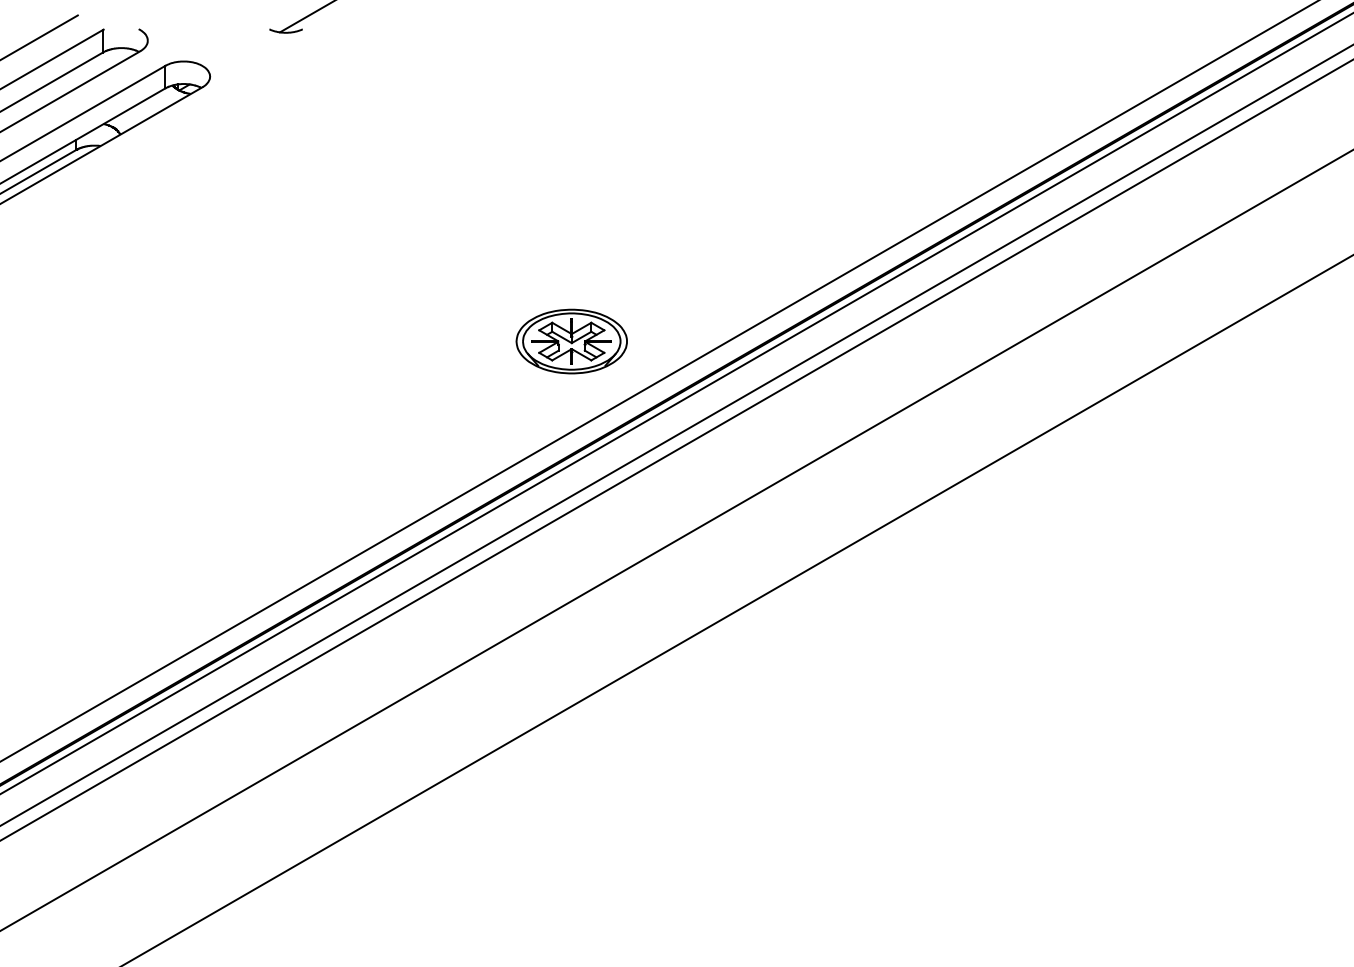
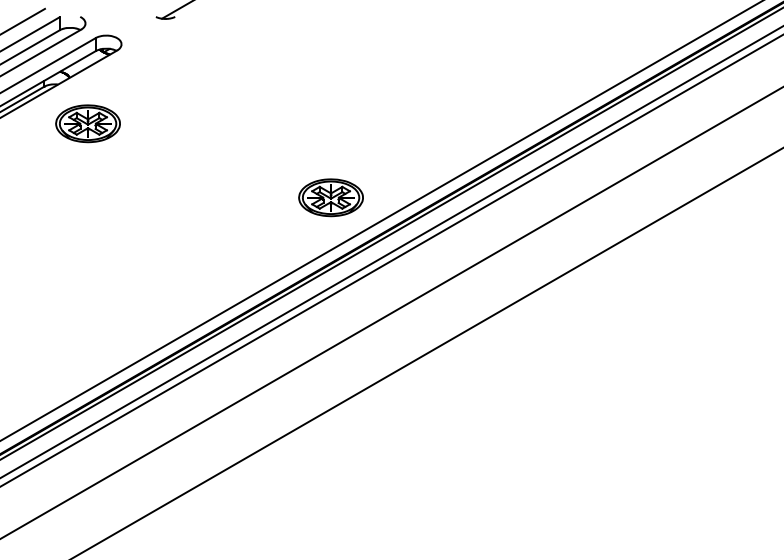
part: (151, 213) -> (87, 123), added

